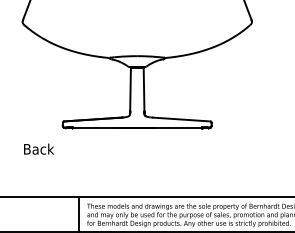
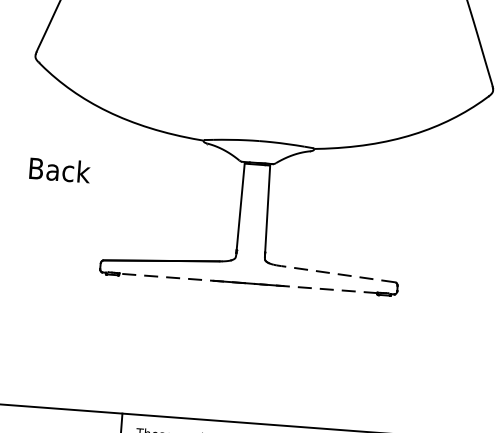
line: (181, 119) -> (337, 274), solid -> dashed
line: (137, 127) -> (248, 283), solid -> dashed
text: (39, 148) -> (60, 168), moved

